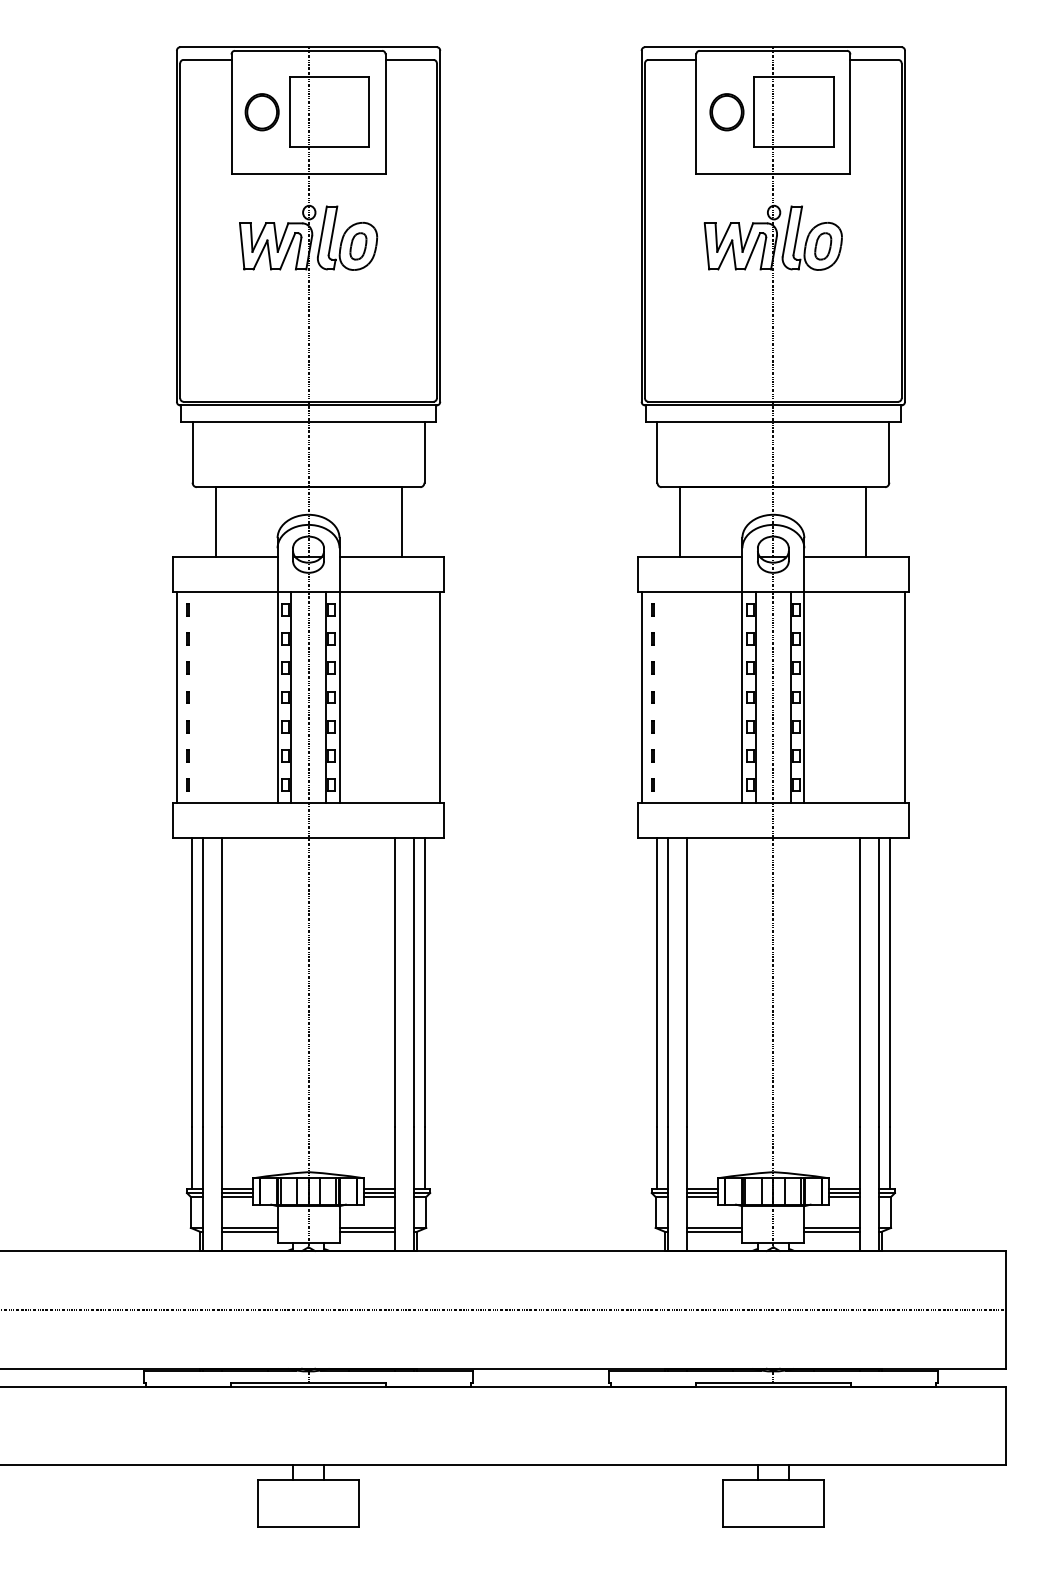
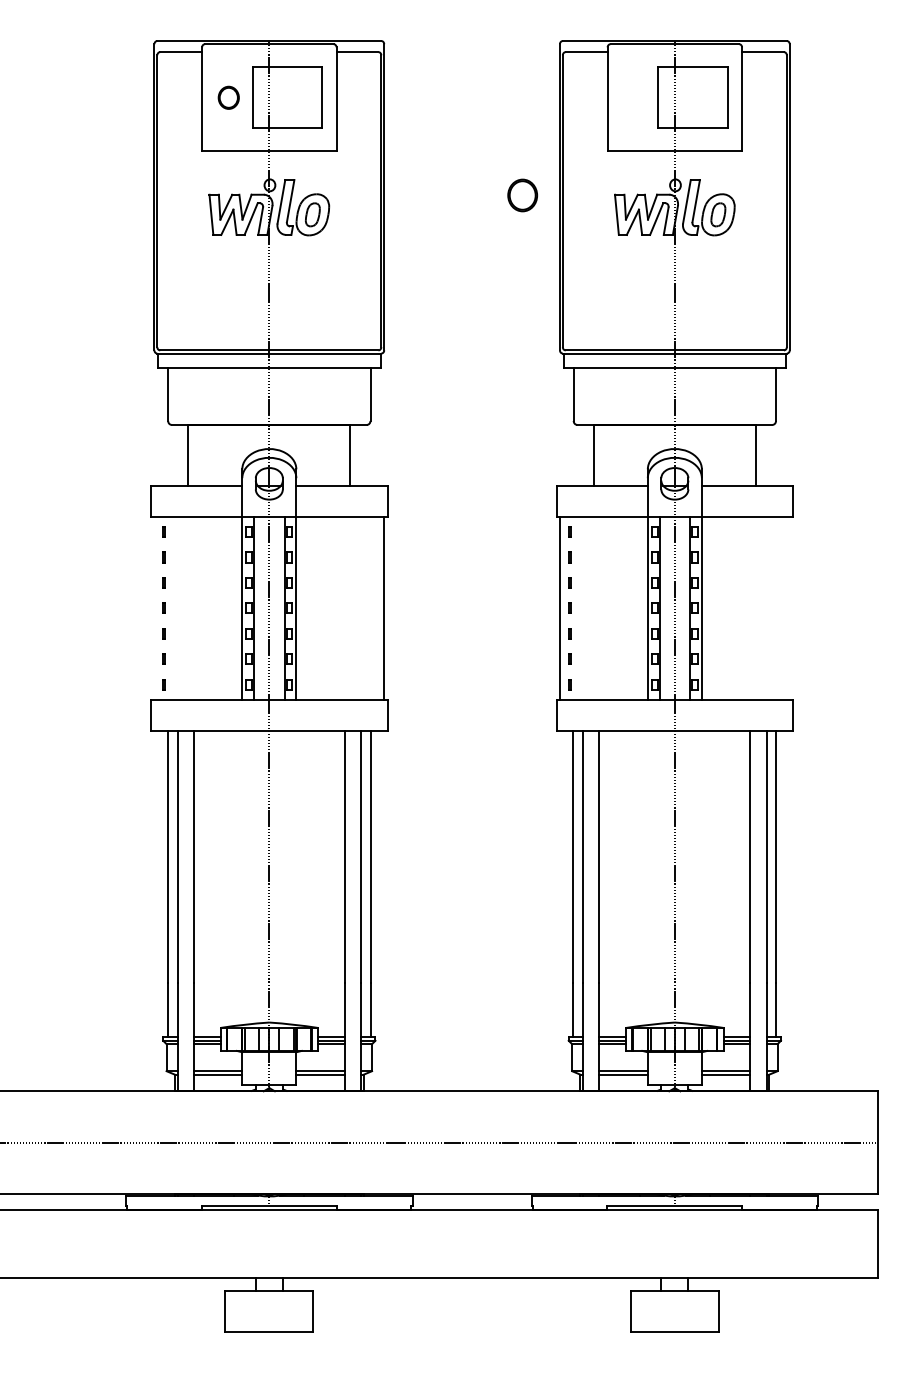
part: (261, 112) -> (228, 97), size x0.7
part: (726, 112) -> (522, 195), moved
line: (176, 697) -> (154, 608), removed
line: (905, 697) -> (790, 608), removed

